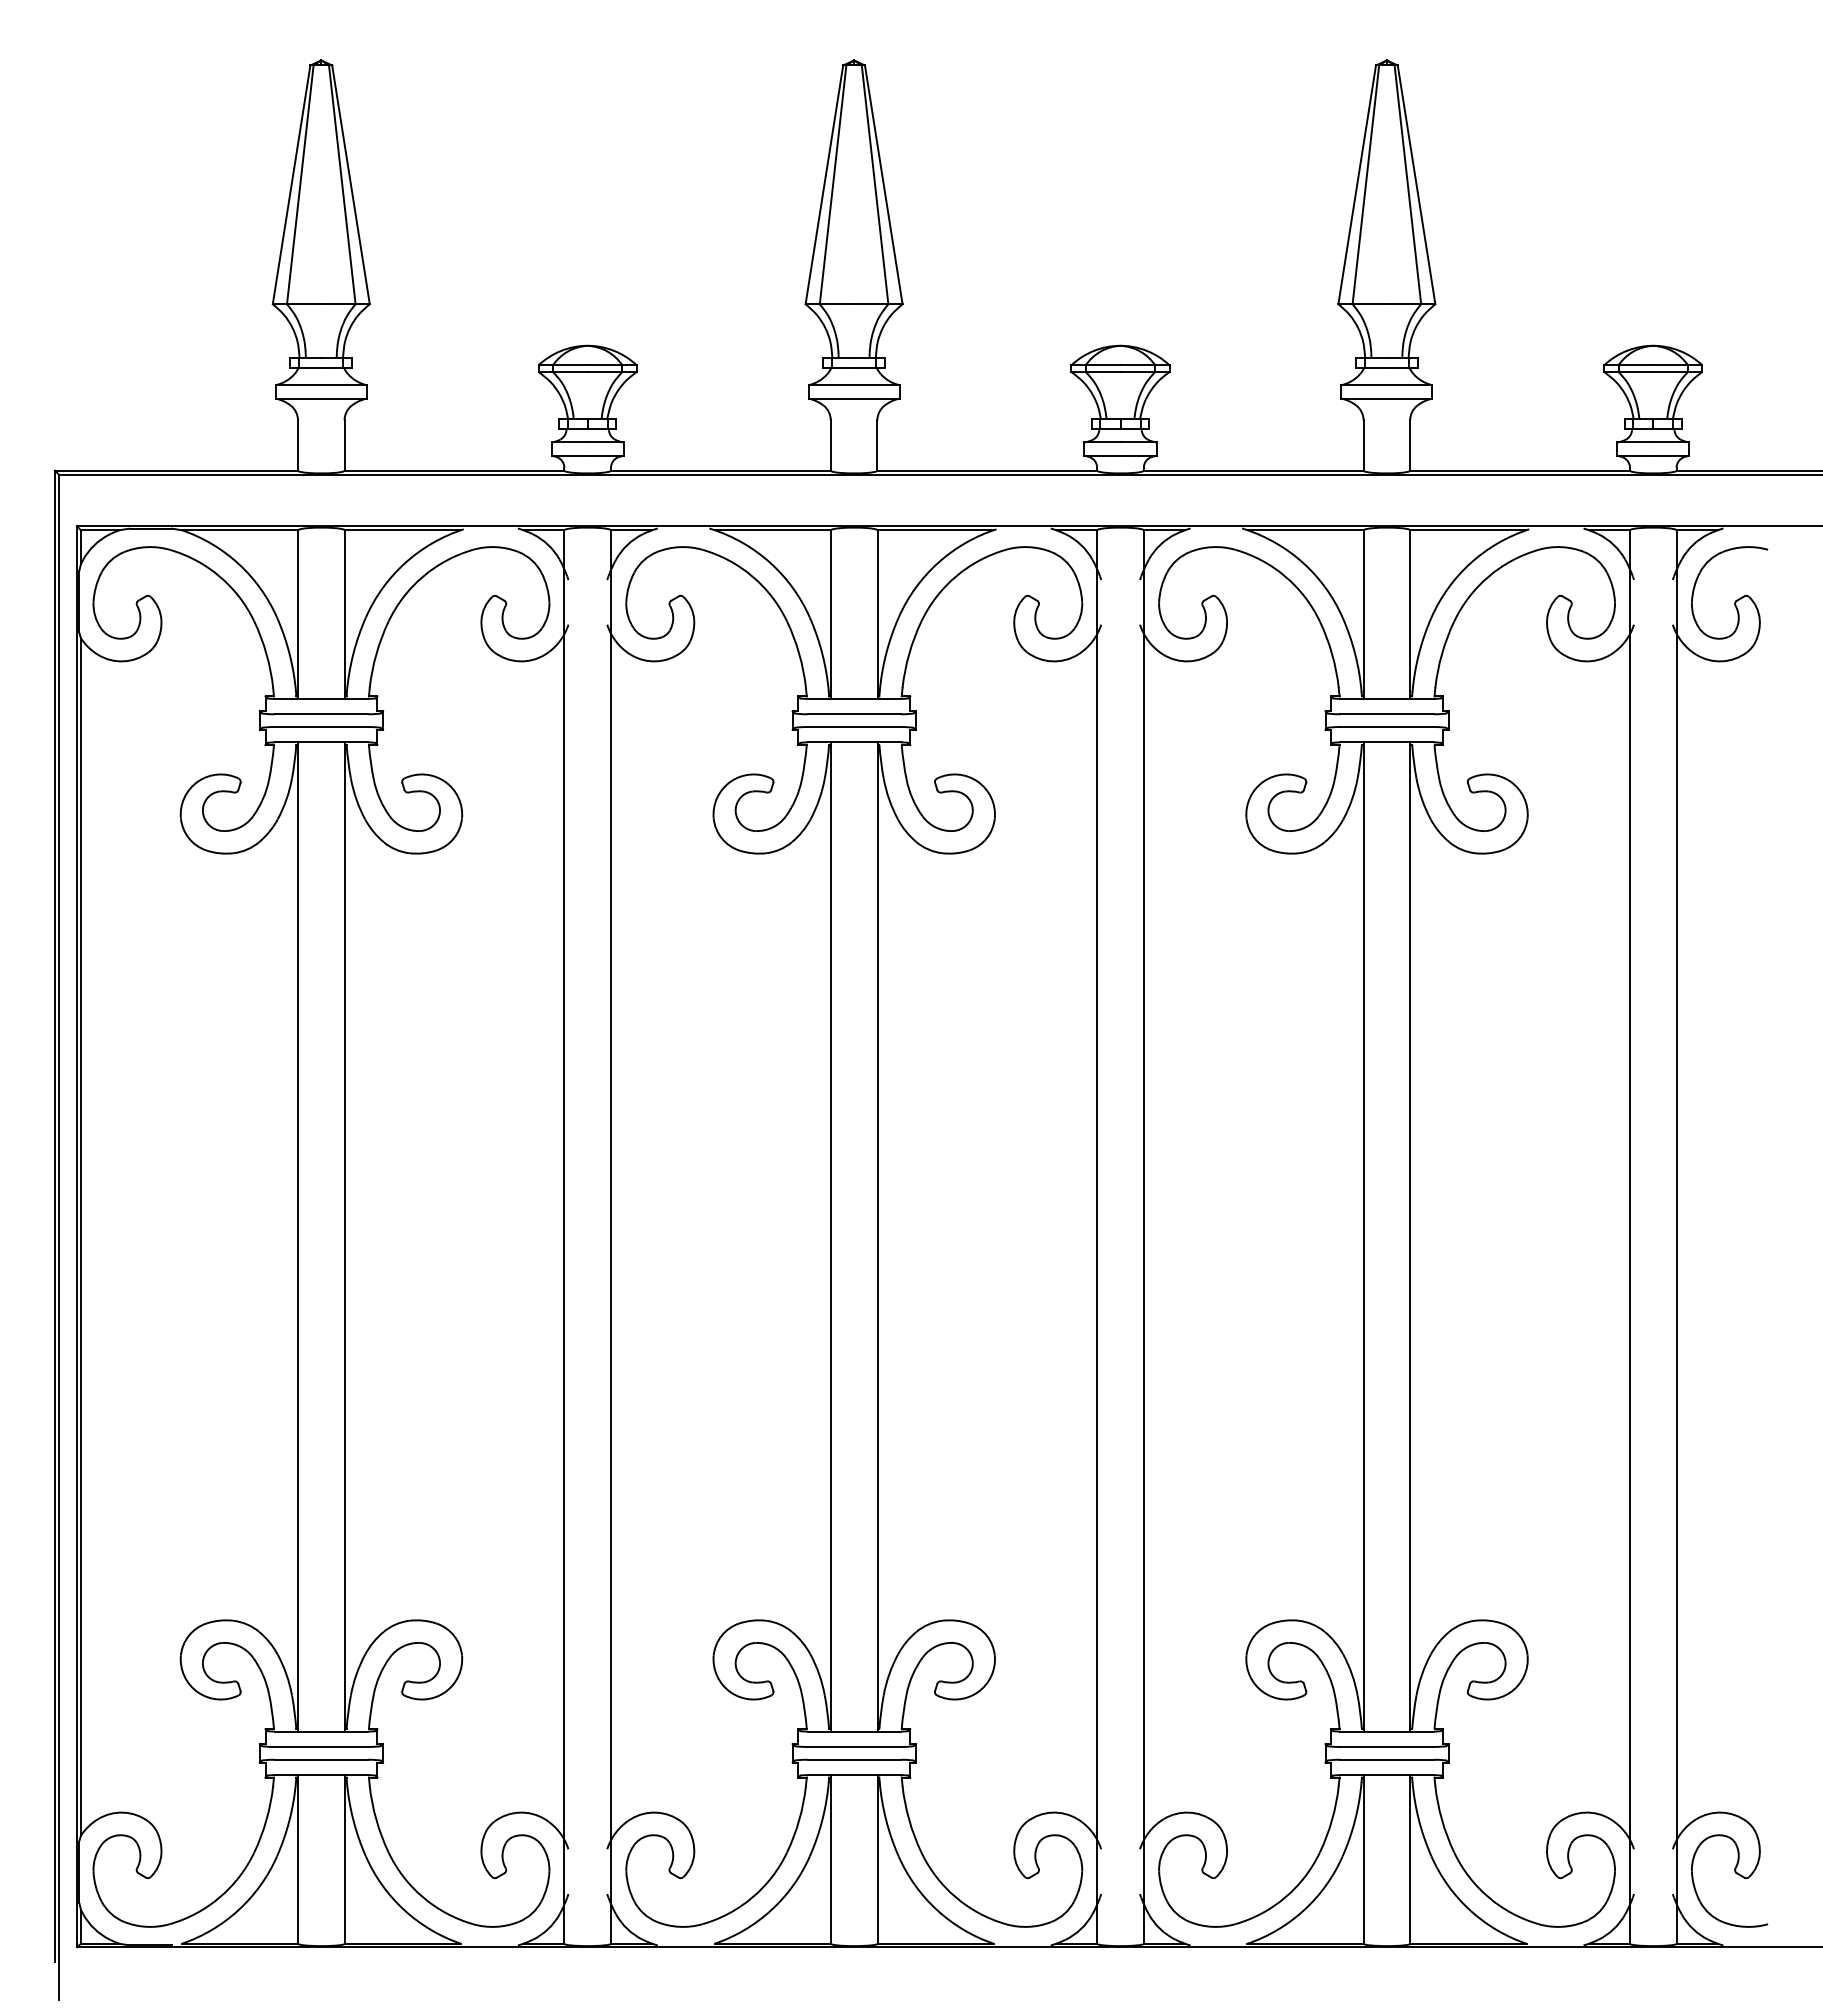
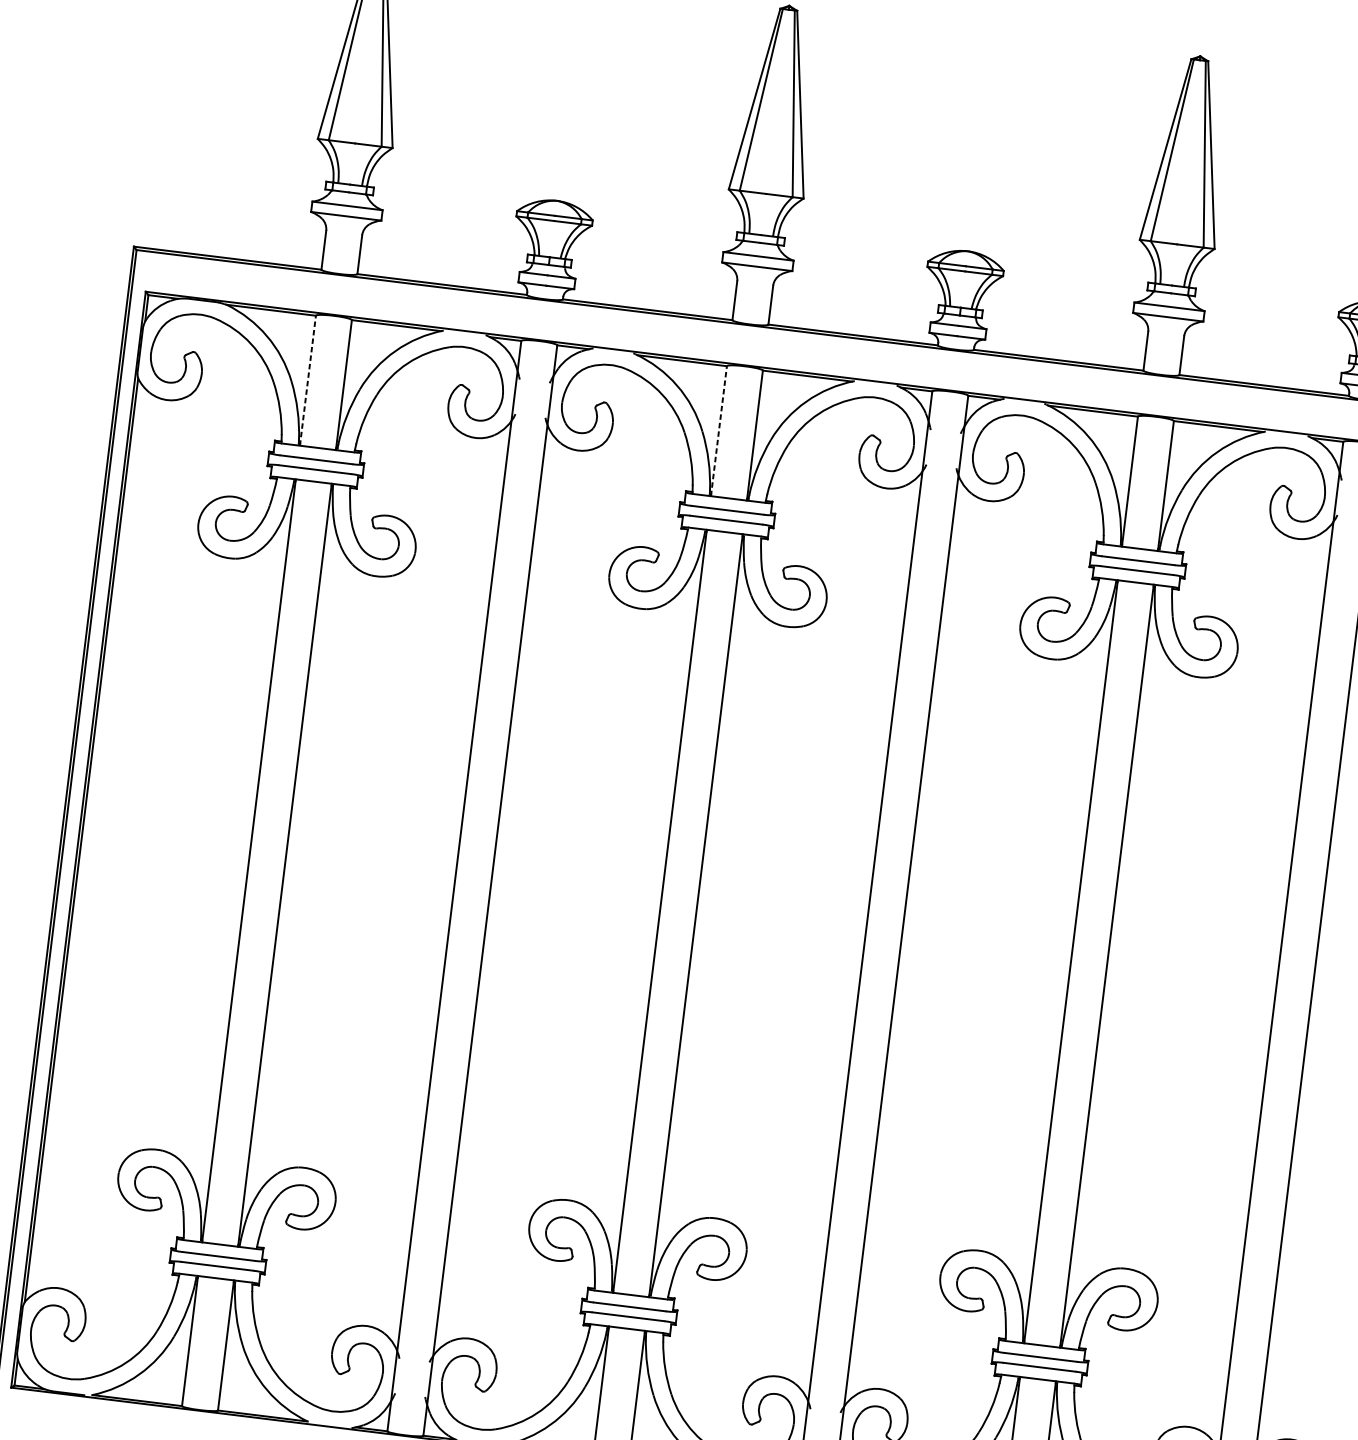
line: (298, 614) -> (308, 380), solid -> dashed
line: (830, 614) -> (718, 431), solid -> dashed

